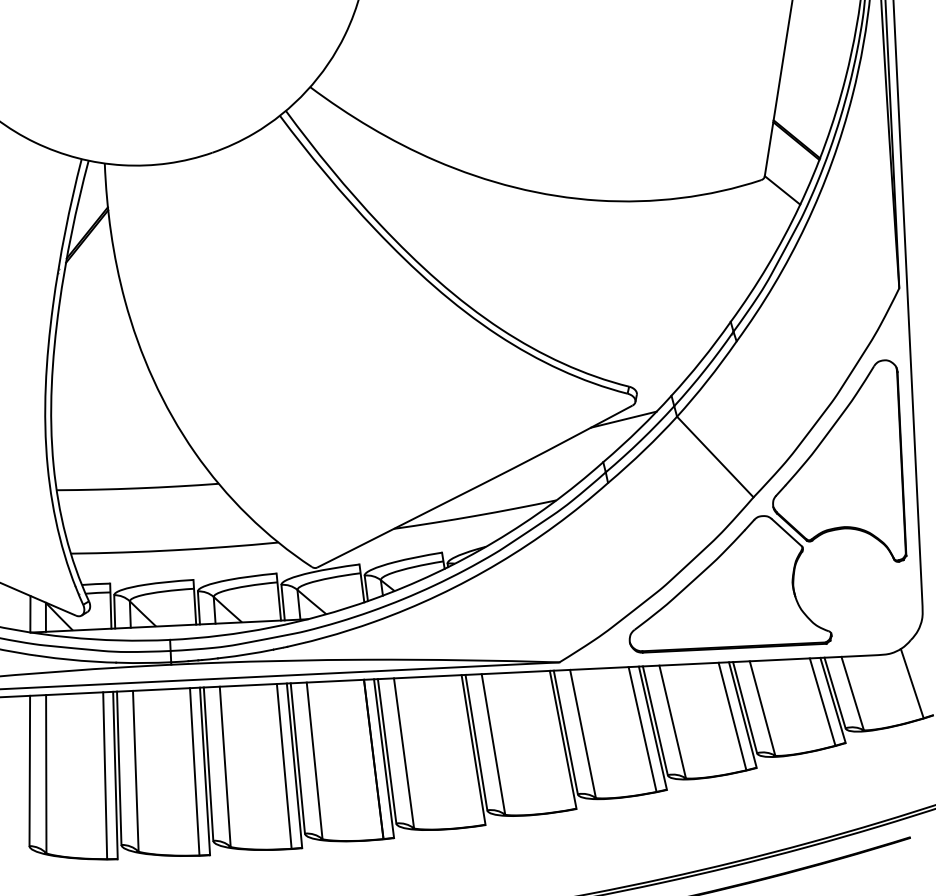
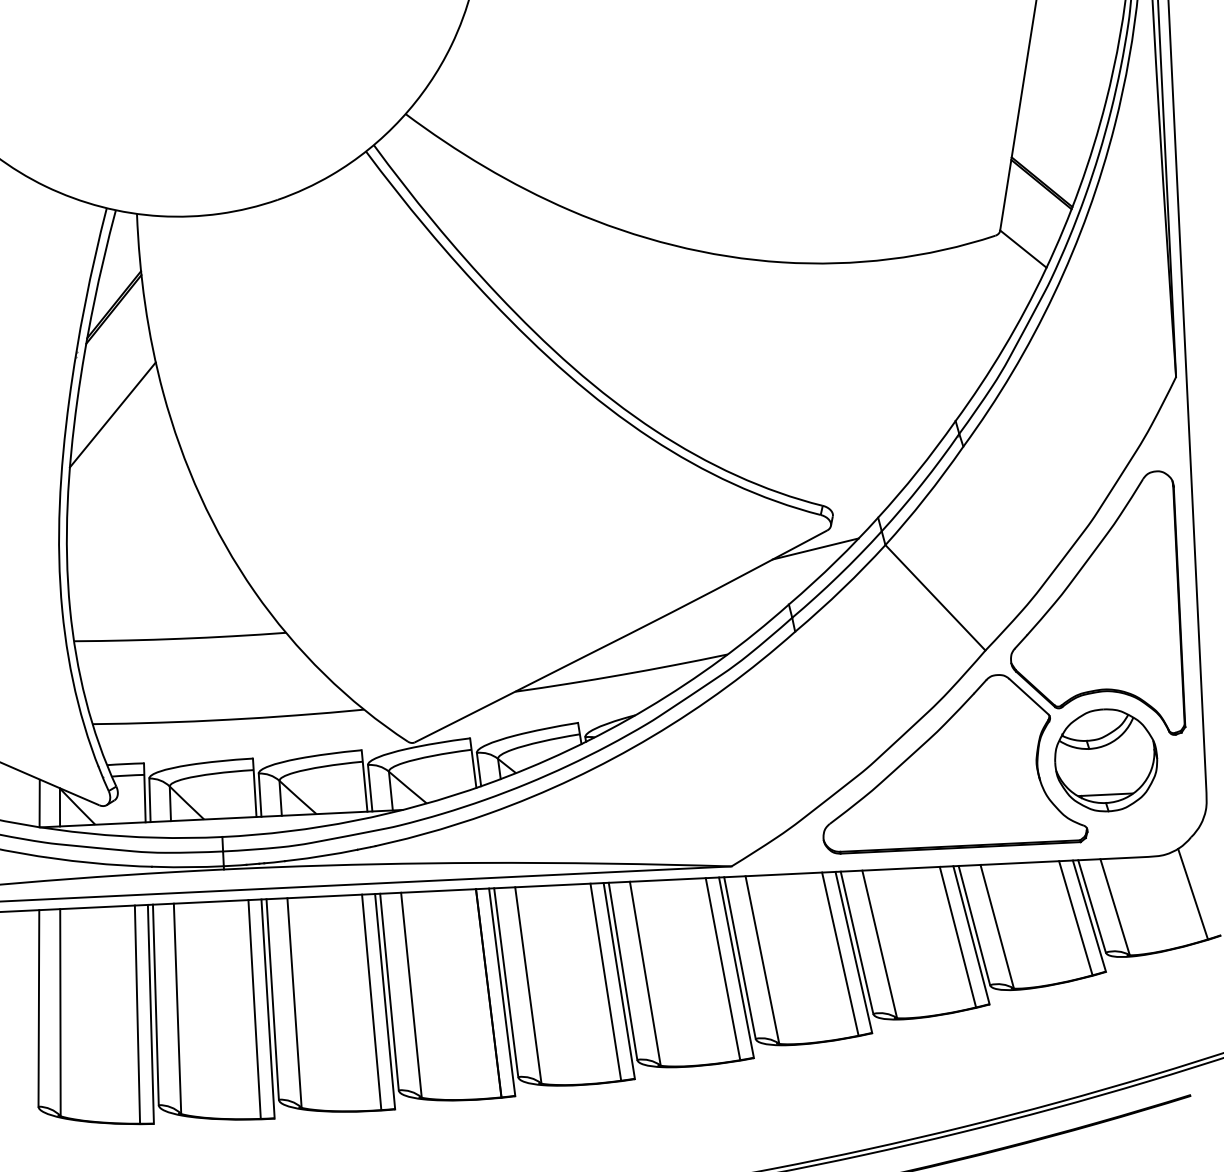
line: (86, 316) -> (112, 414), added
part: (846, 581) -> (1106, 760), added
line: (552, 741) -> (722, 969), added
line: (463, 750) -> (605, 981), added

